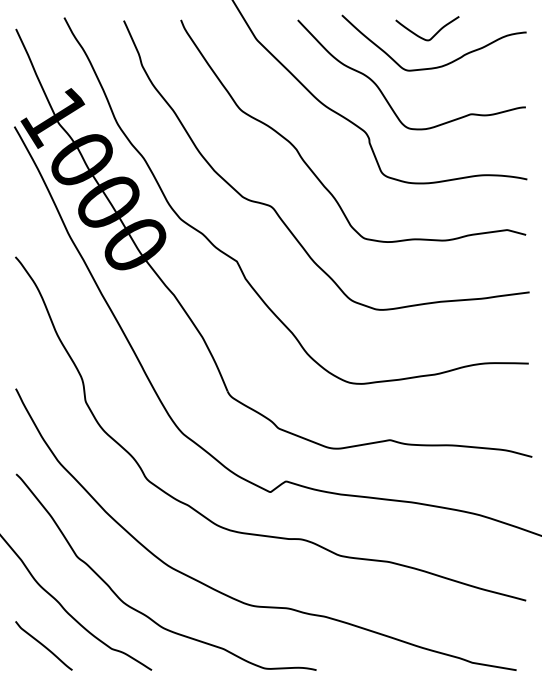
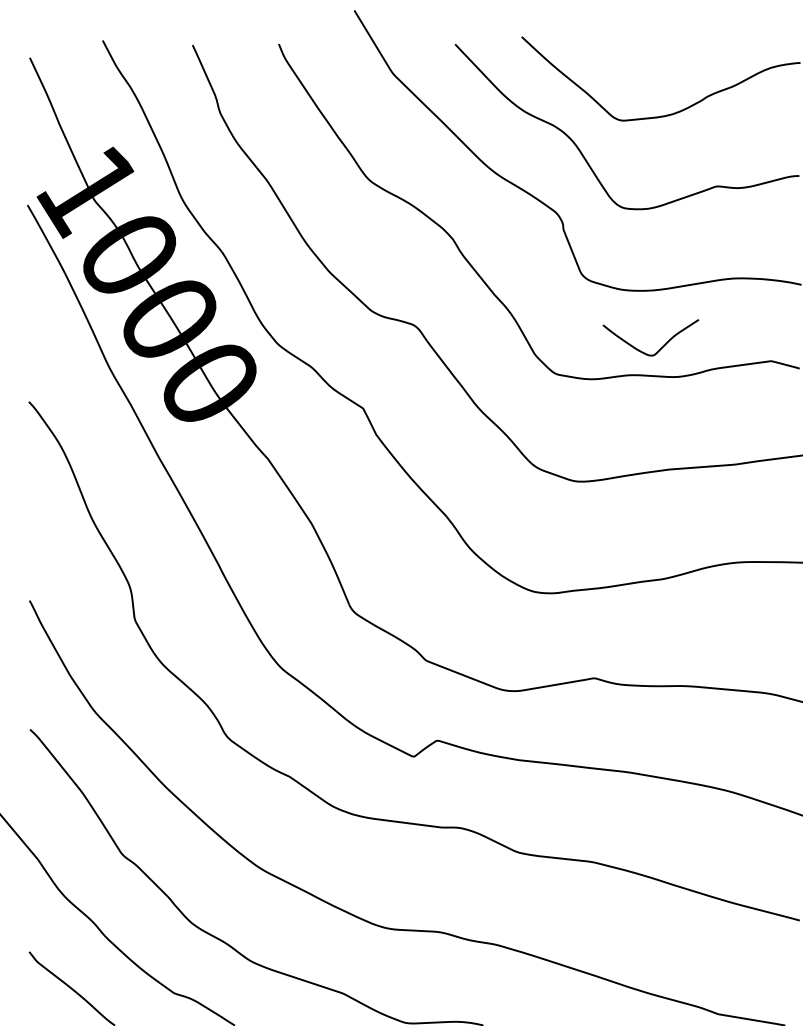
curve: (434, 34) -> (661, 346), moved

